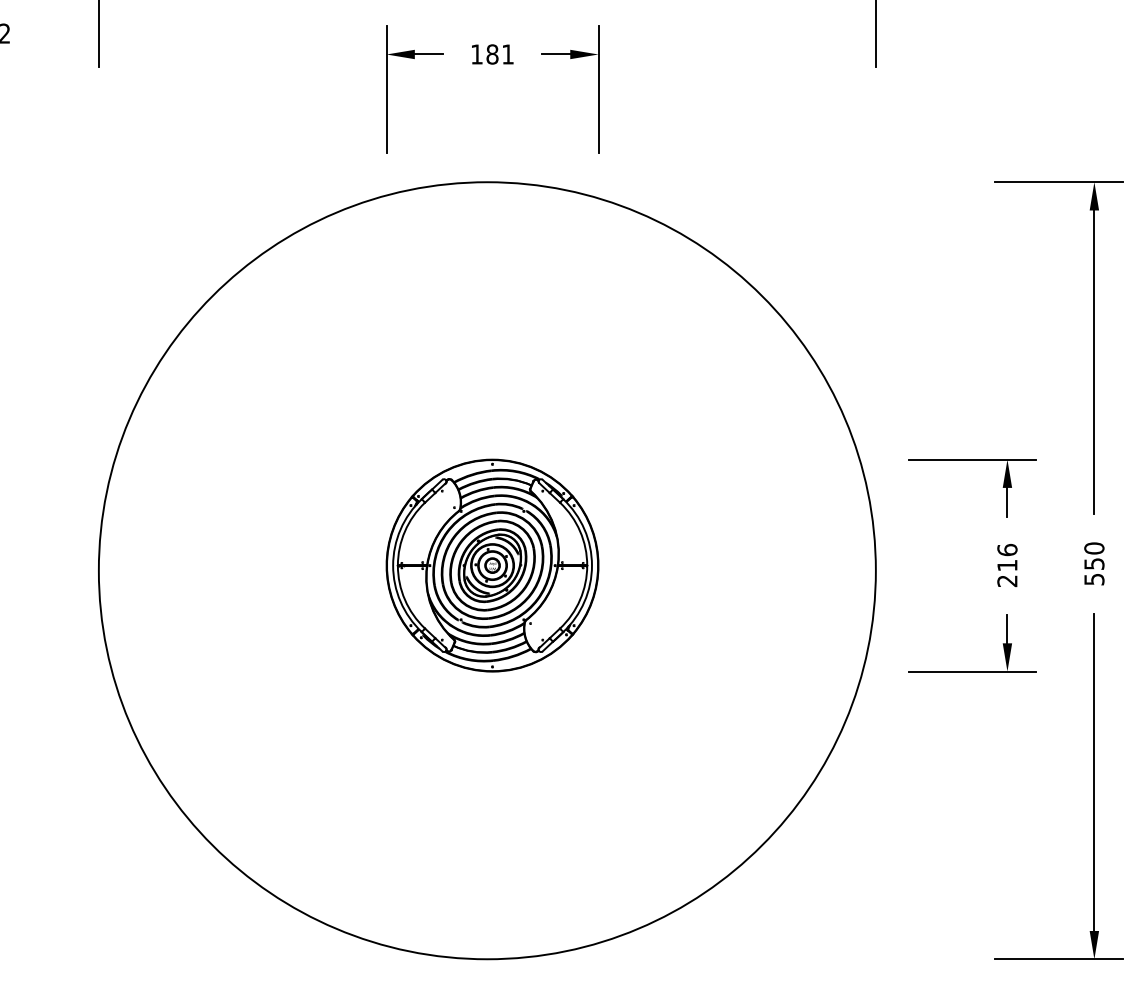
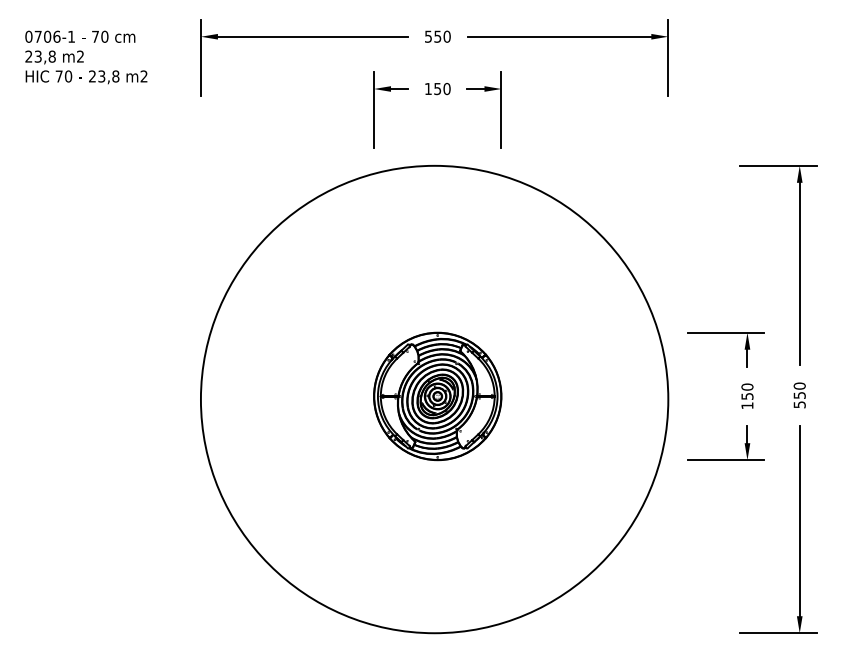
text: (500, 53) -> (442, 88), 181 -> 150
text: (1007, 565) -> (747, 396), 216 -> 150

